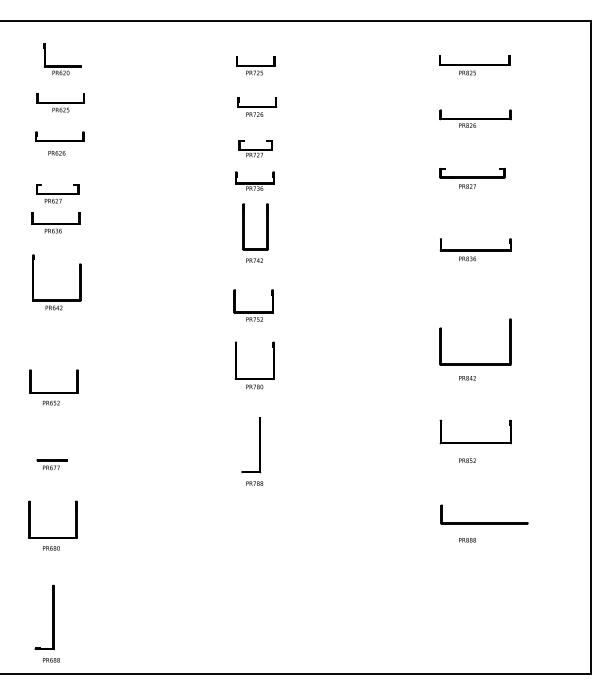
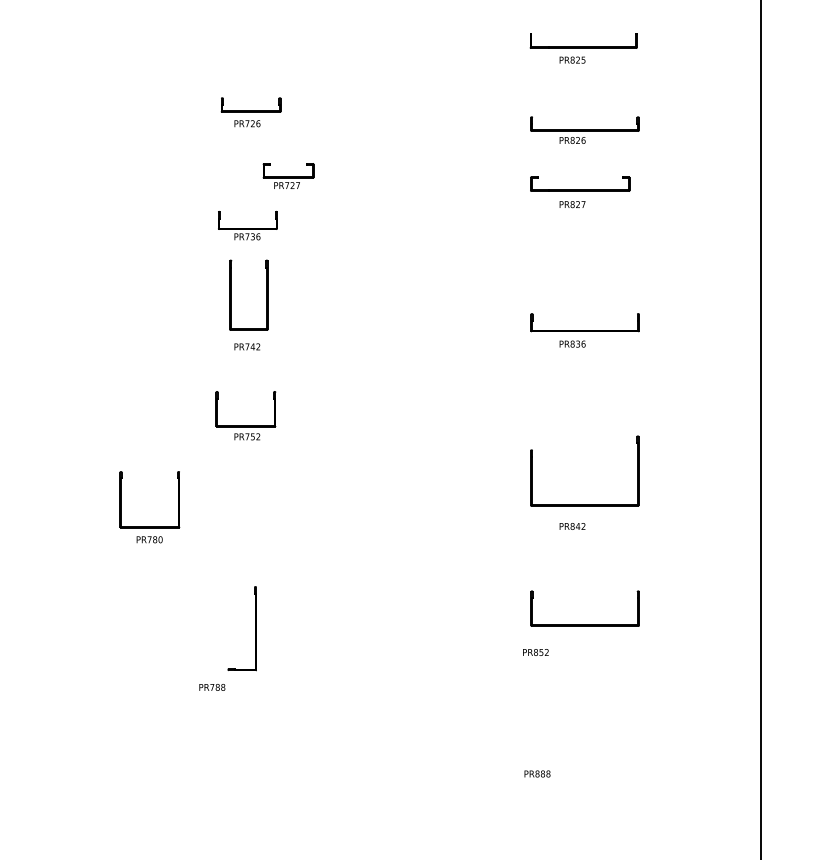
part: (255, 65) -> (248, 48), removed
part: (255, 148) -> (288, 175), moved
part: (472, 178) -> (580, 192), moved
part: (254, 378) -> (149, 526), moved
text: (467, 460) -> (535, 652), moved
text: (254, 483) -> (211, 687), moved
part: (484, 522) -> (598, 746), removed
text: (467, 540) -> (537, 774), moved

